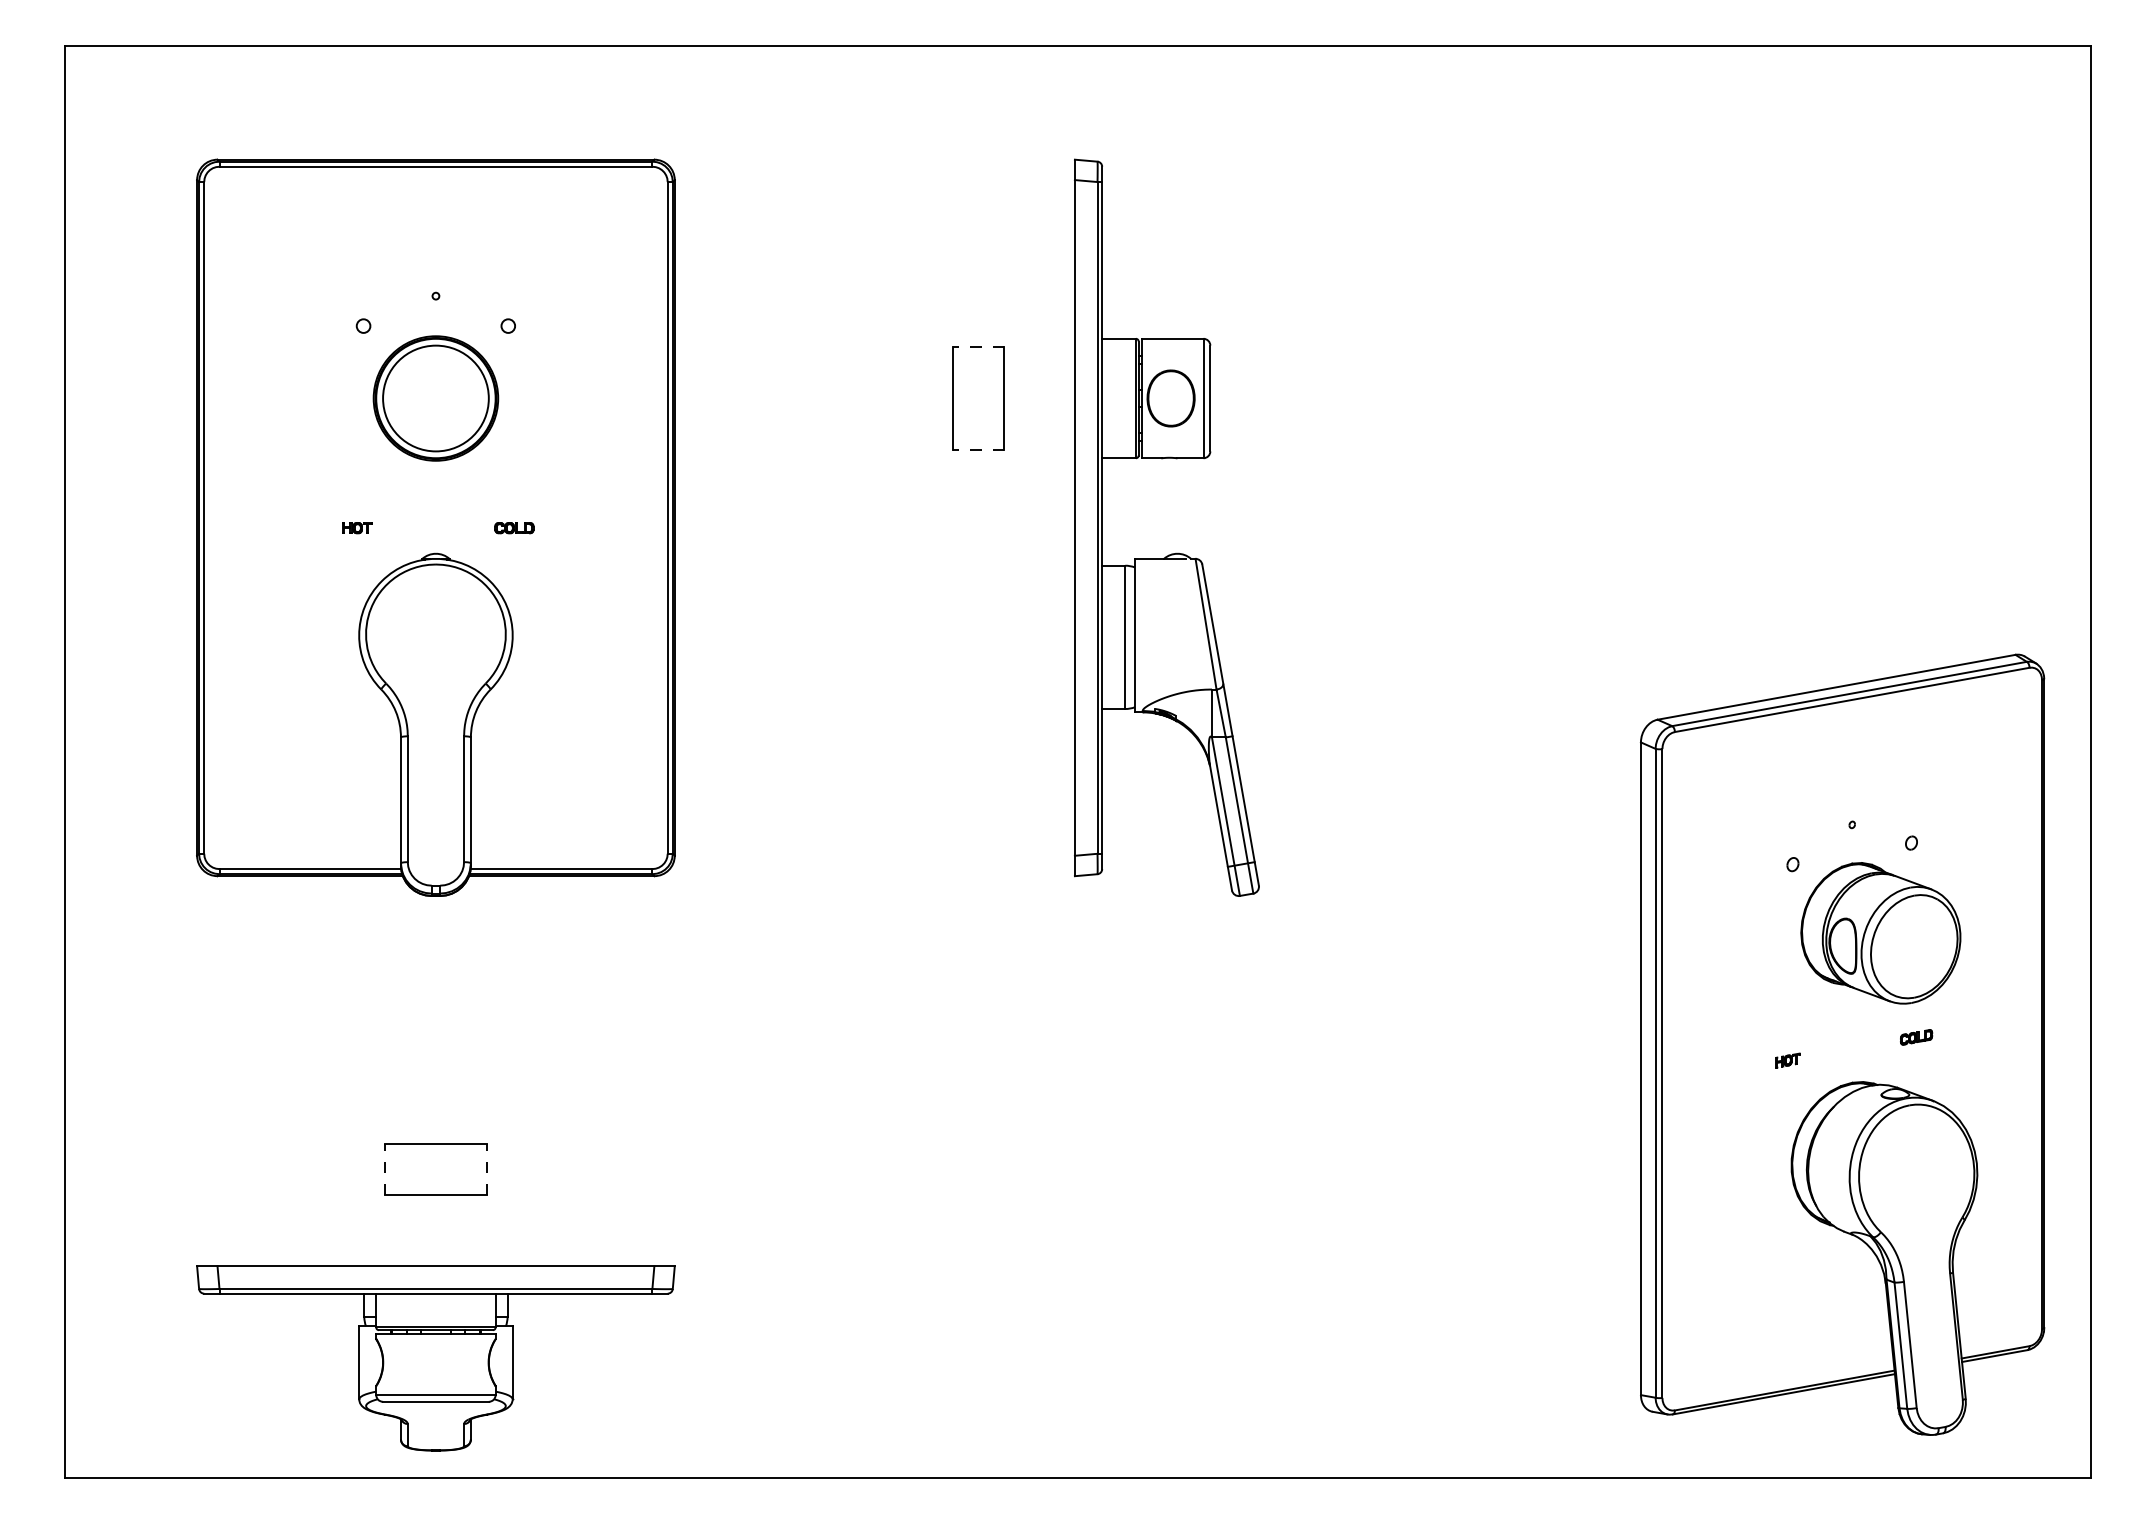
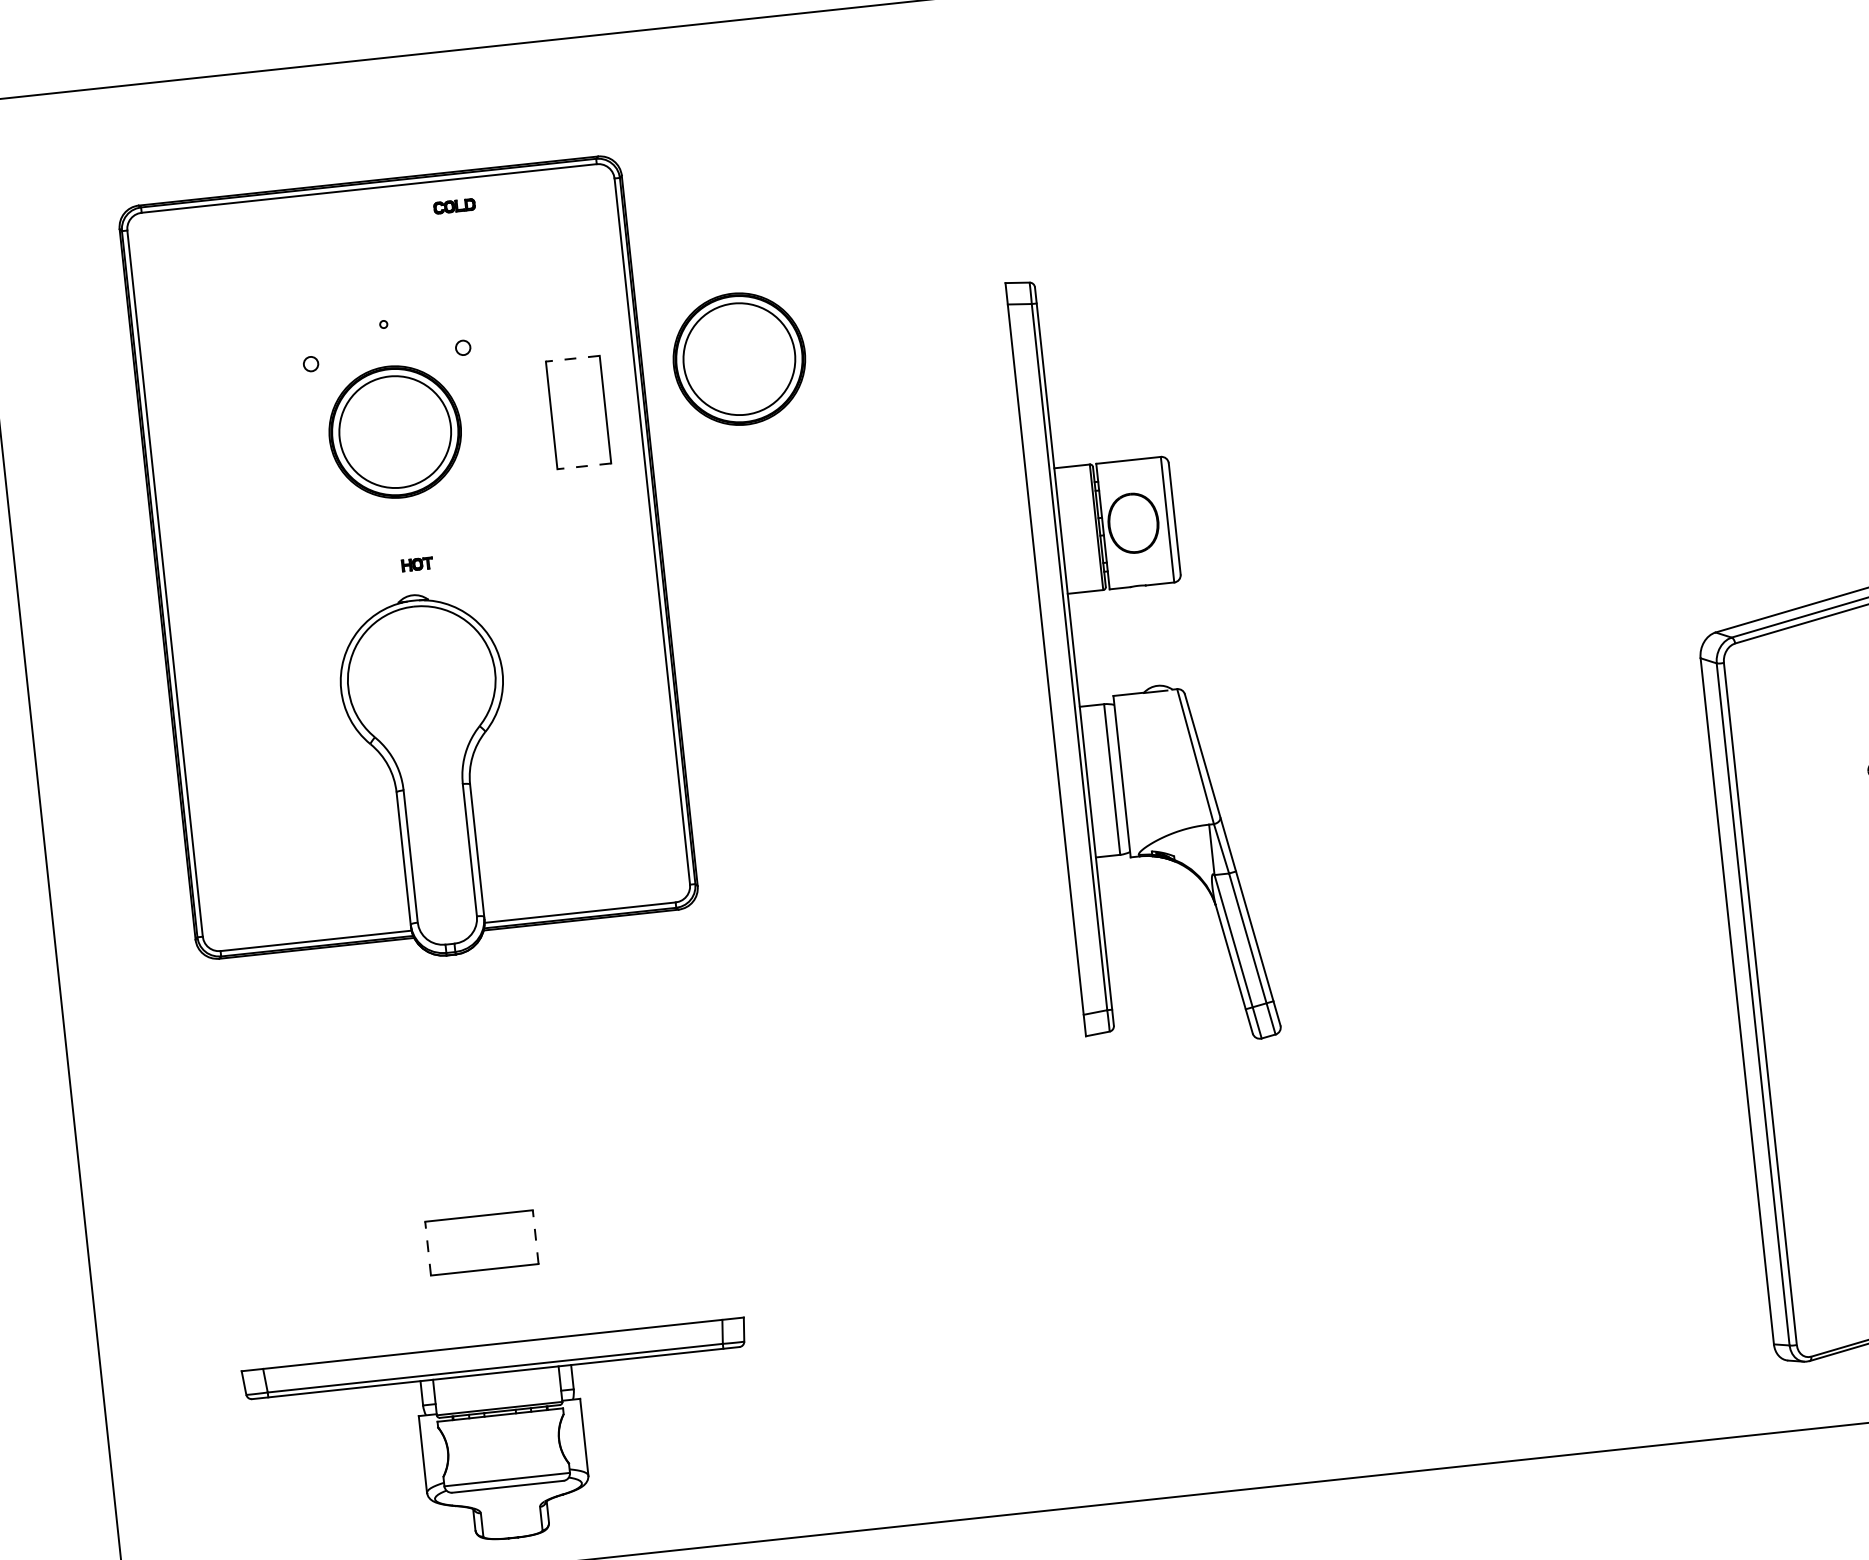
part: (766, 364) -> (738, 359), added
part: (953, 398) -> (552, 415), moved
part: (357, 528) -> (417, 564), moved
part: (514, 528) -> (454, 206), moved
part: (1171, 553) -> (1151, 686), moved

